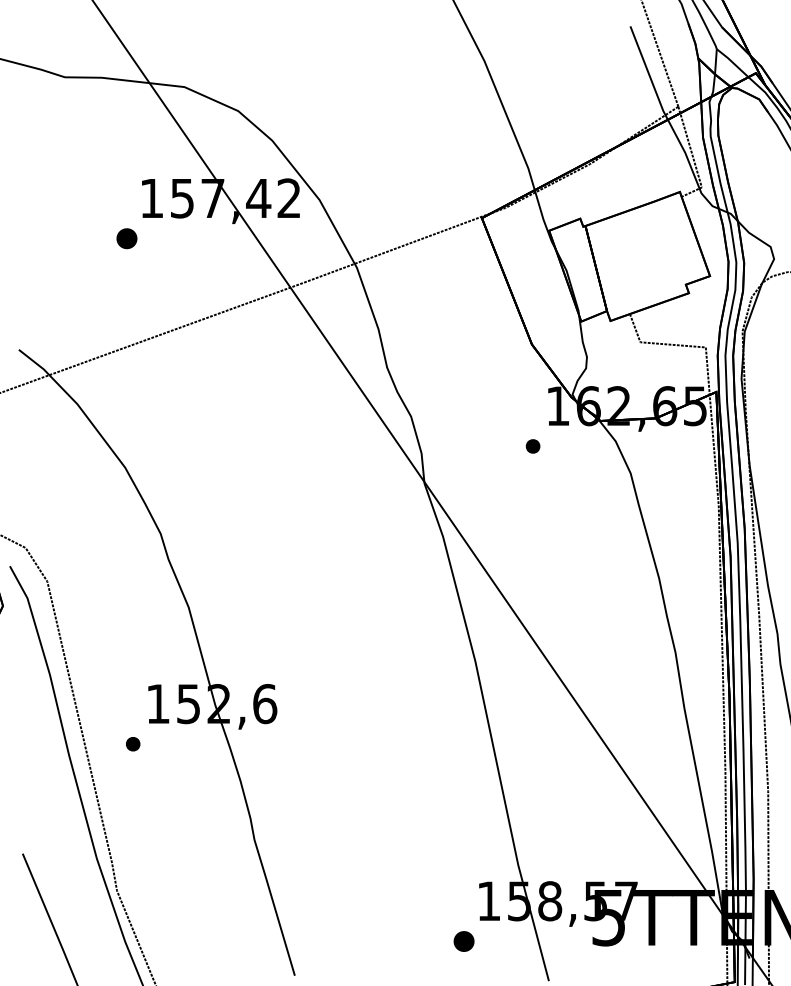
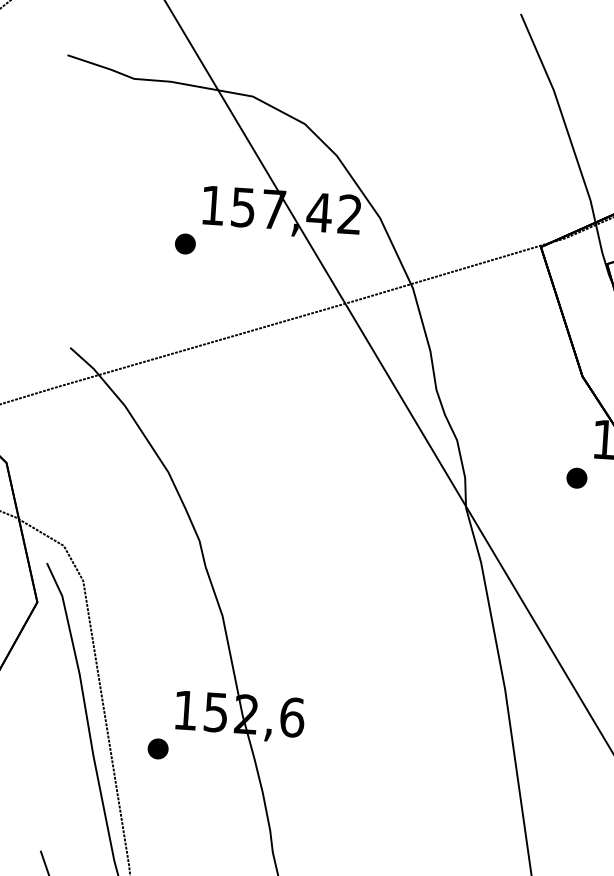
part: (532, 446) -> (576, 478), size x1.43
part: (132, 743) -> (157, 748), size x1.43

